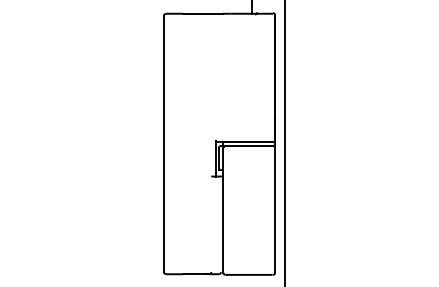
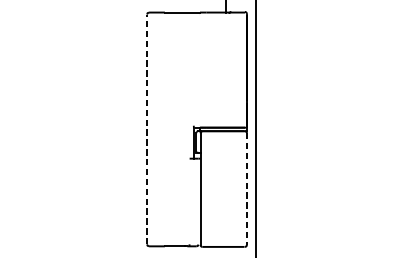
line: (163, 143) -> (146, 129), solid -> dashed
line: (275, 210) -> (247, 189), solid -> dashed

